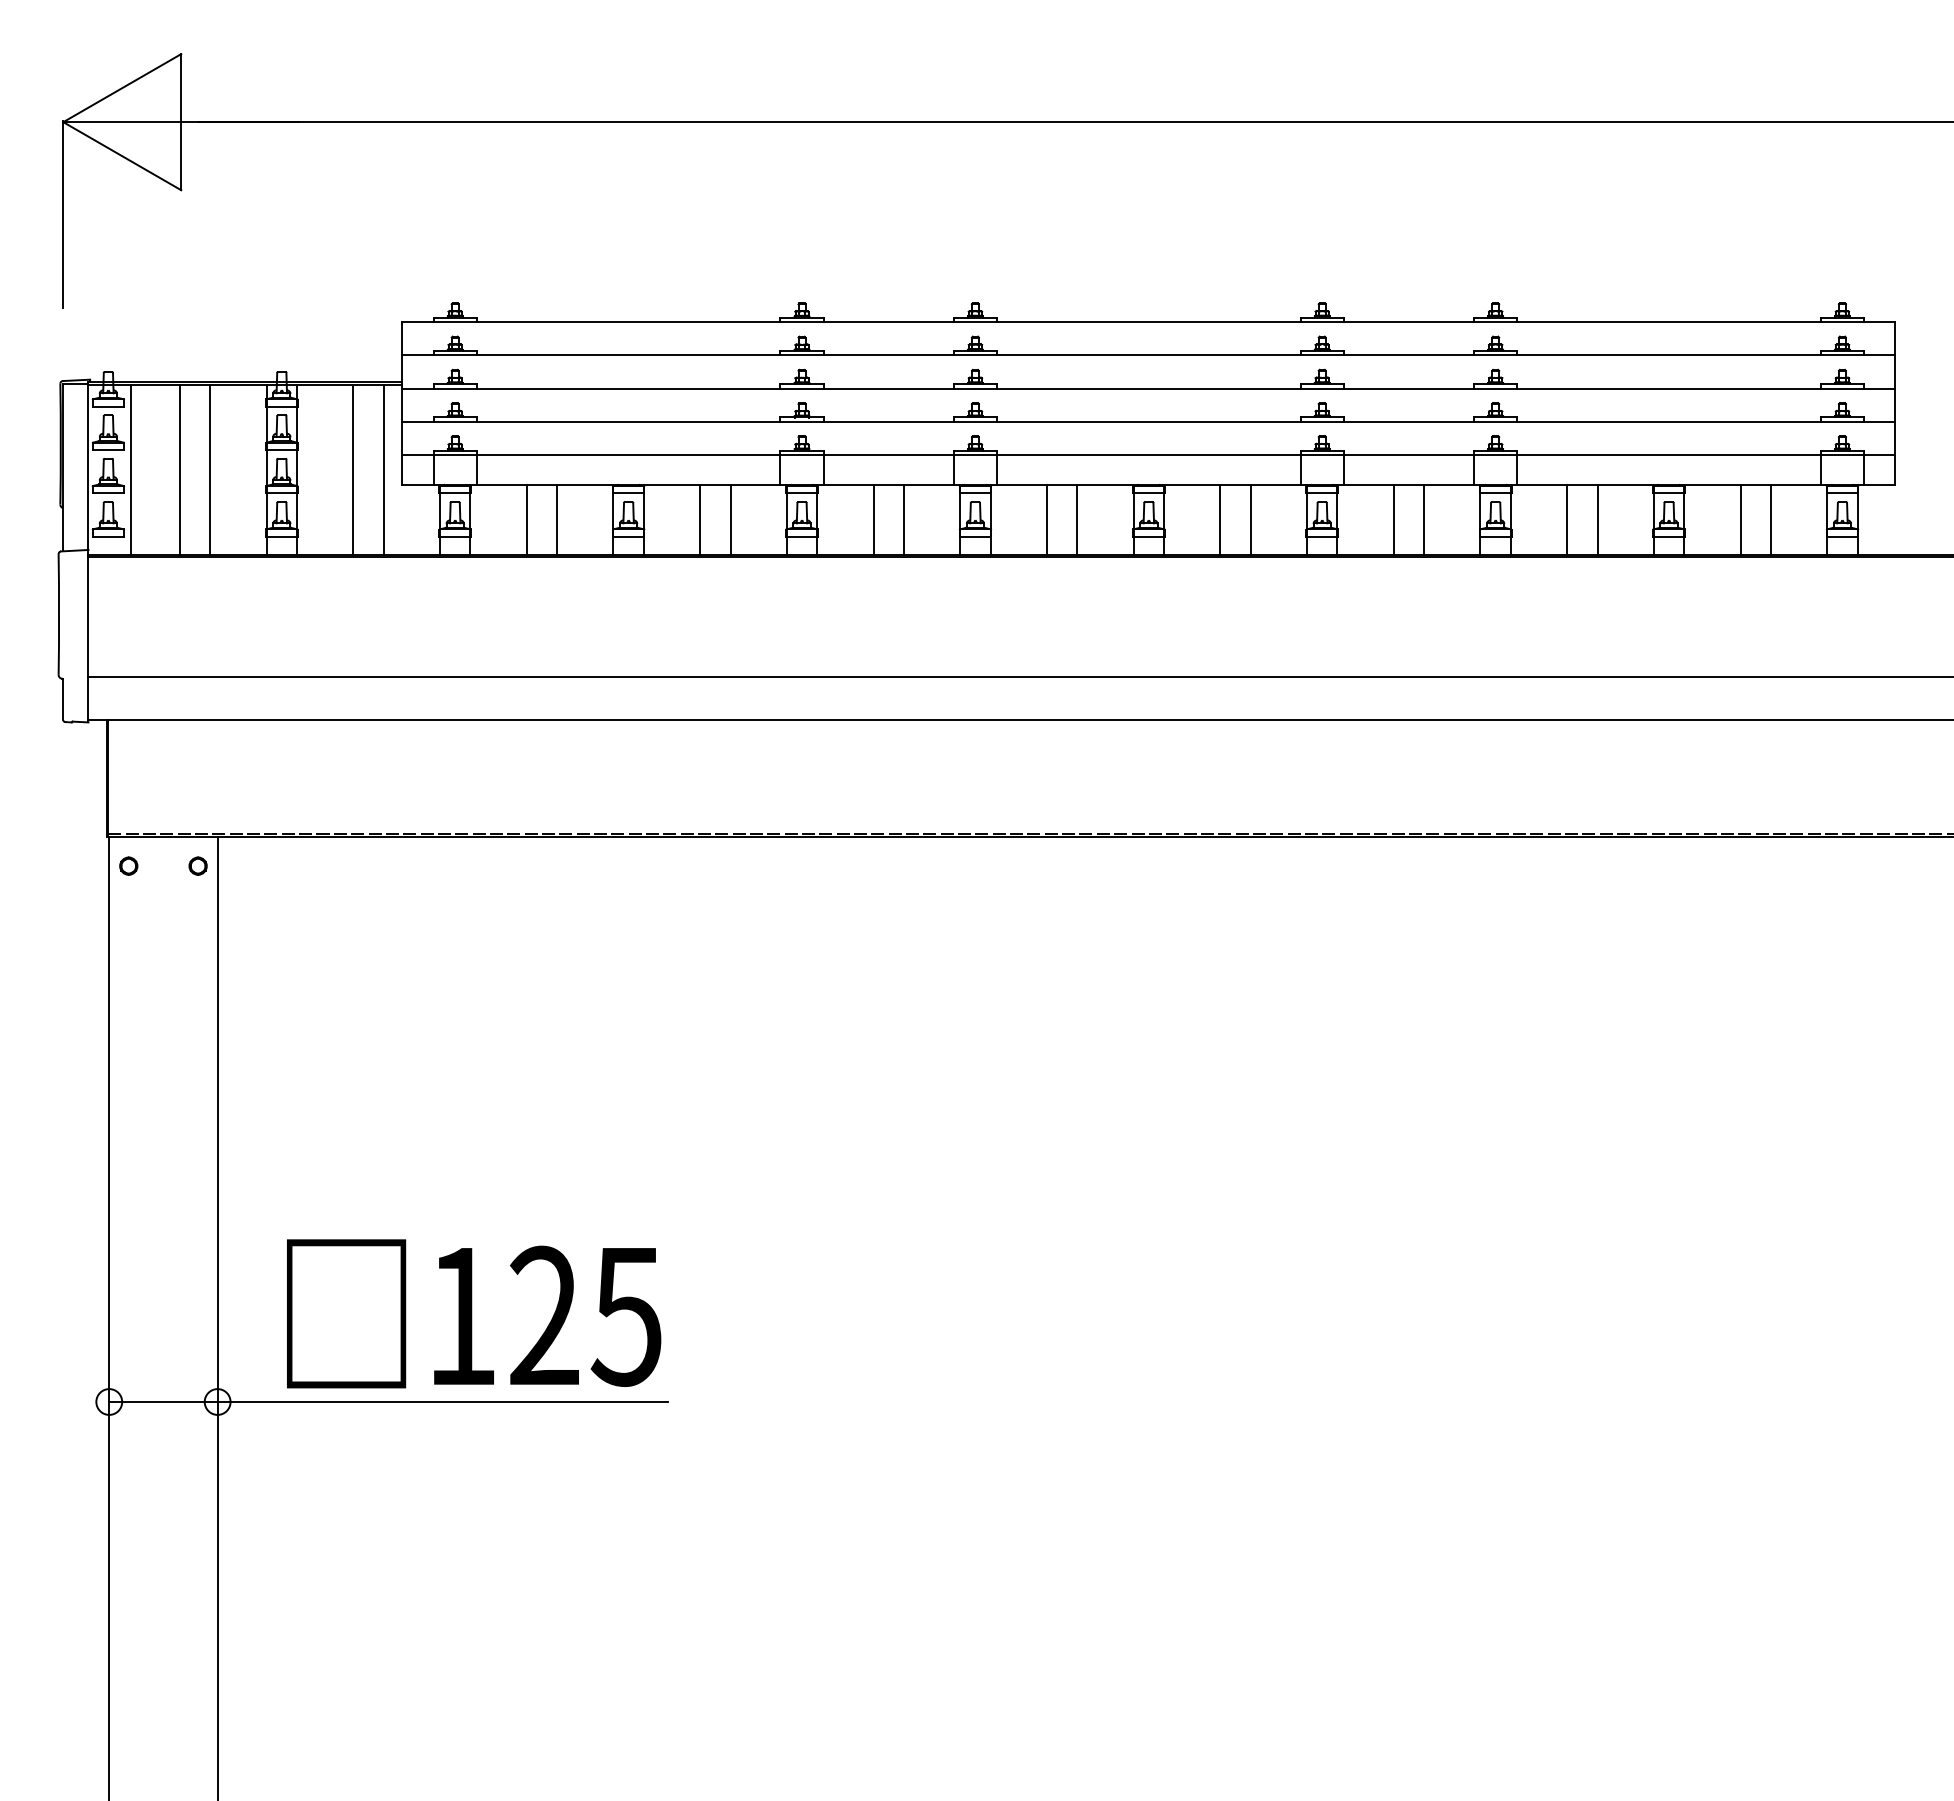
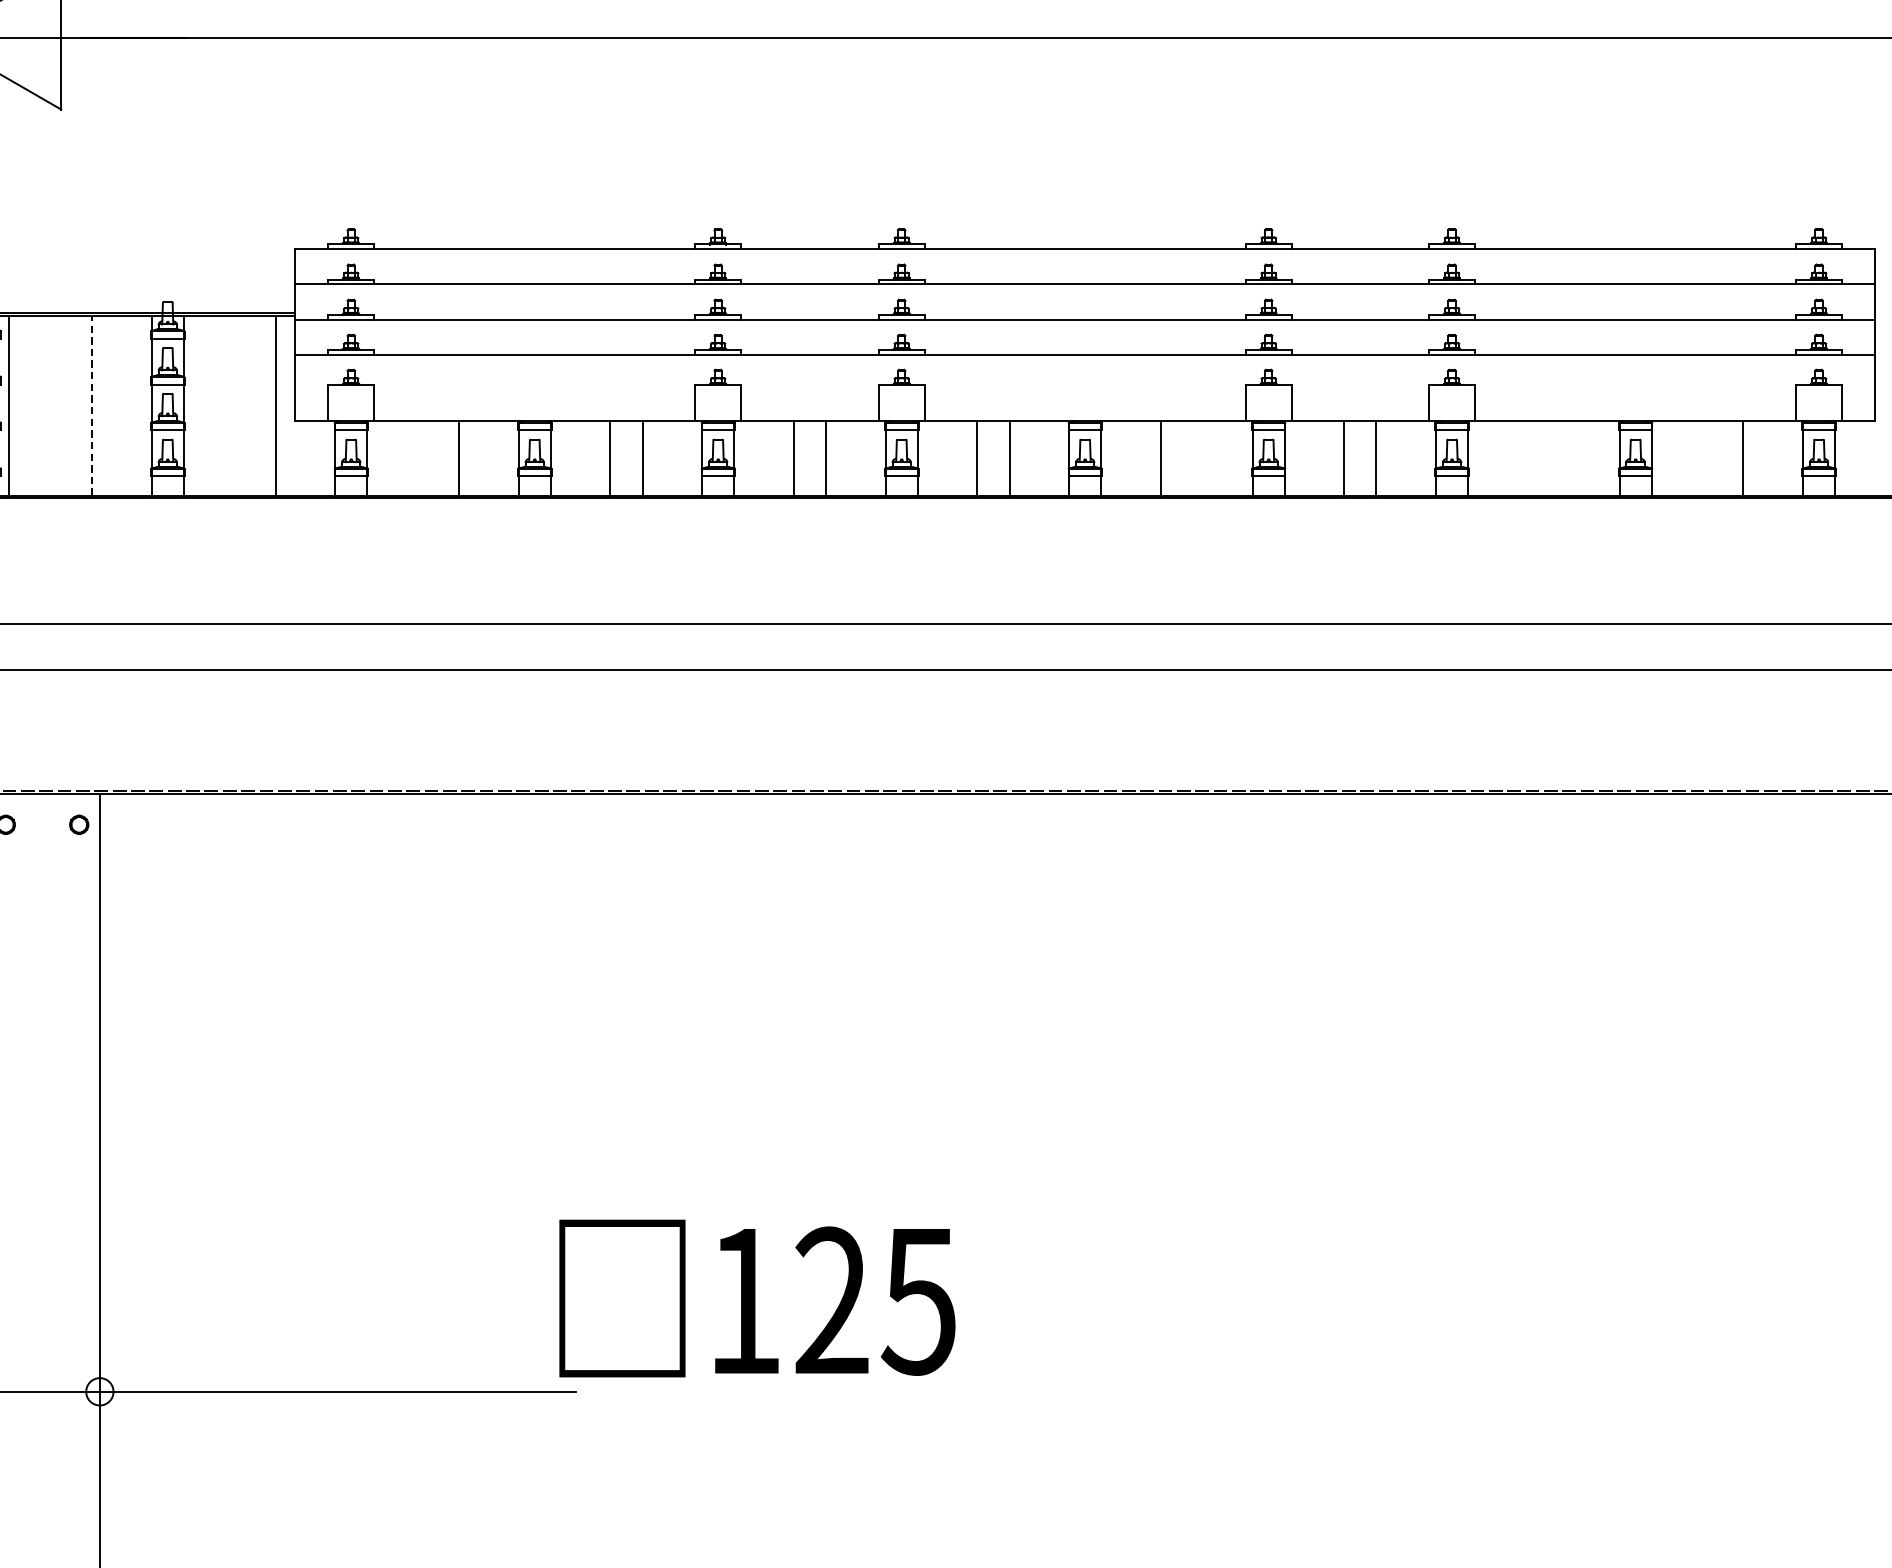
line: (1148, 454) -> (1084, 389), removed
line: (179, 470) -> (59, 406), removed
line: (210, 470) -> (92, 406), solid -> dashed
line: (353, 470) -> (243, 406), removed
line: (526, 519) -> (426, 458), removed
line: (1250, 519) -> (1192, 458), removed
line: (1567, 519) -> (1528, 458), removed
line: (1597, 519) -> (1559, 458), removed
line: (1740, 519) -> (1711, 458), removed
text: (474, 1313) -> (757, 1298), moved

